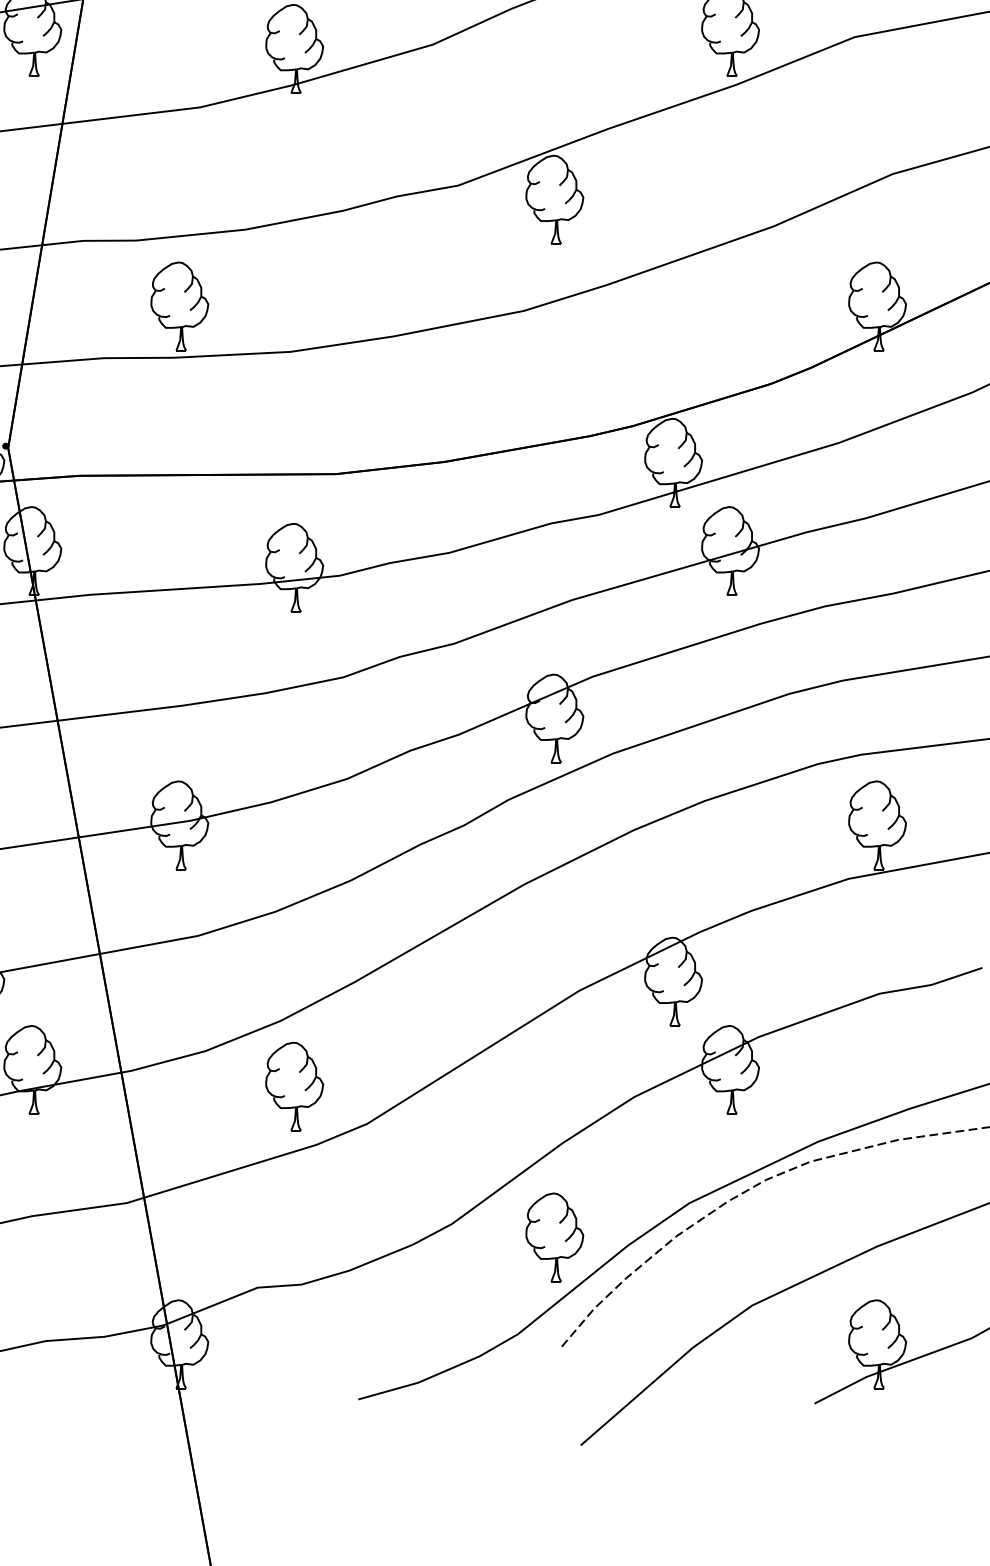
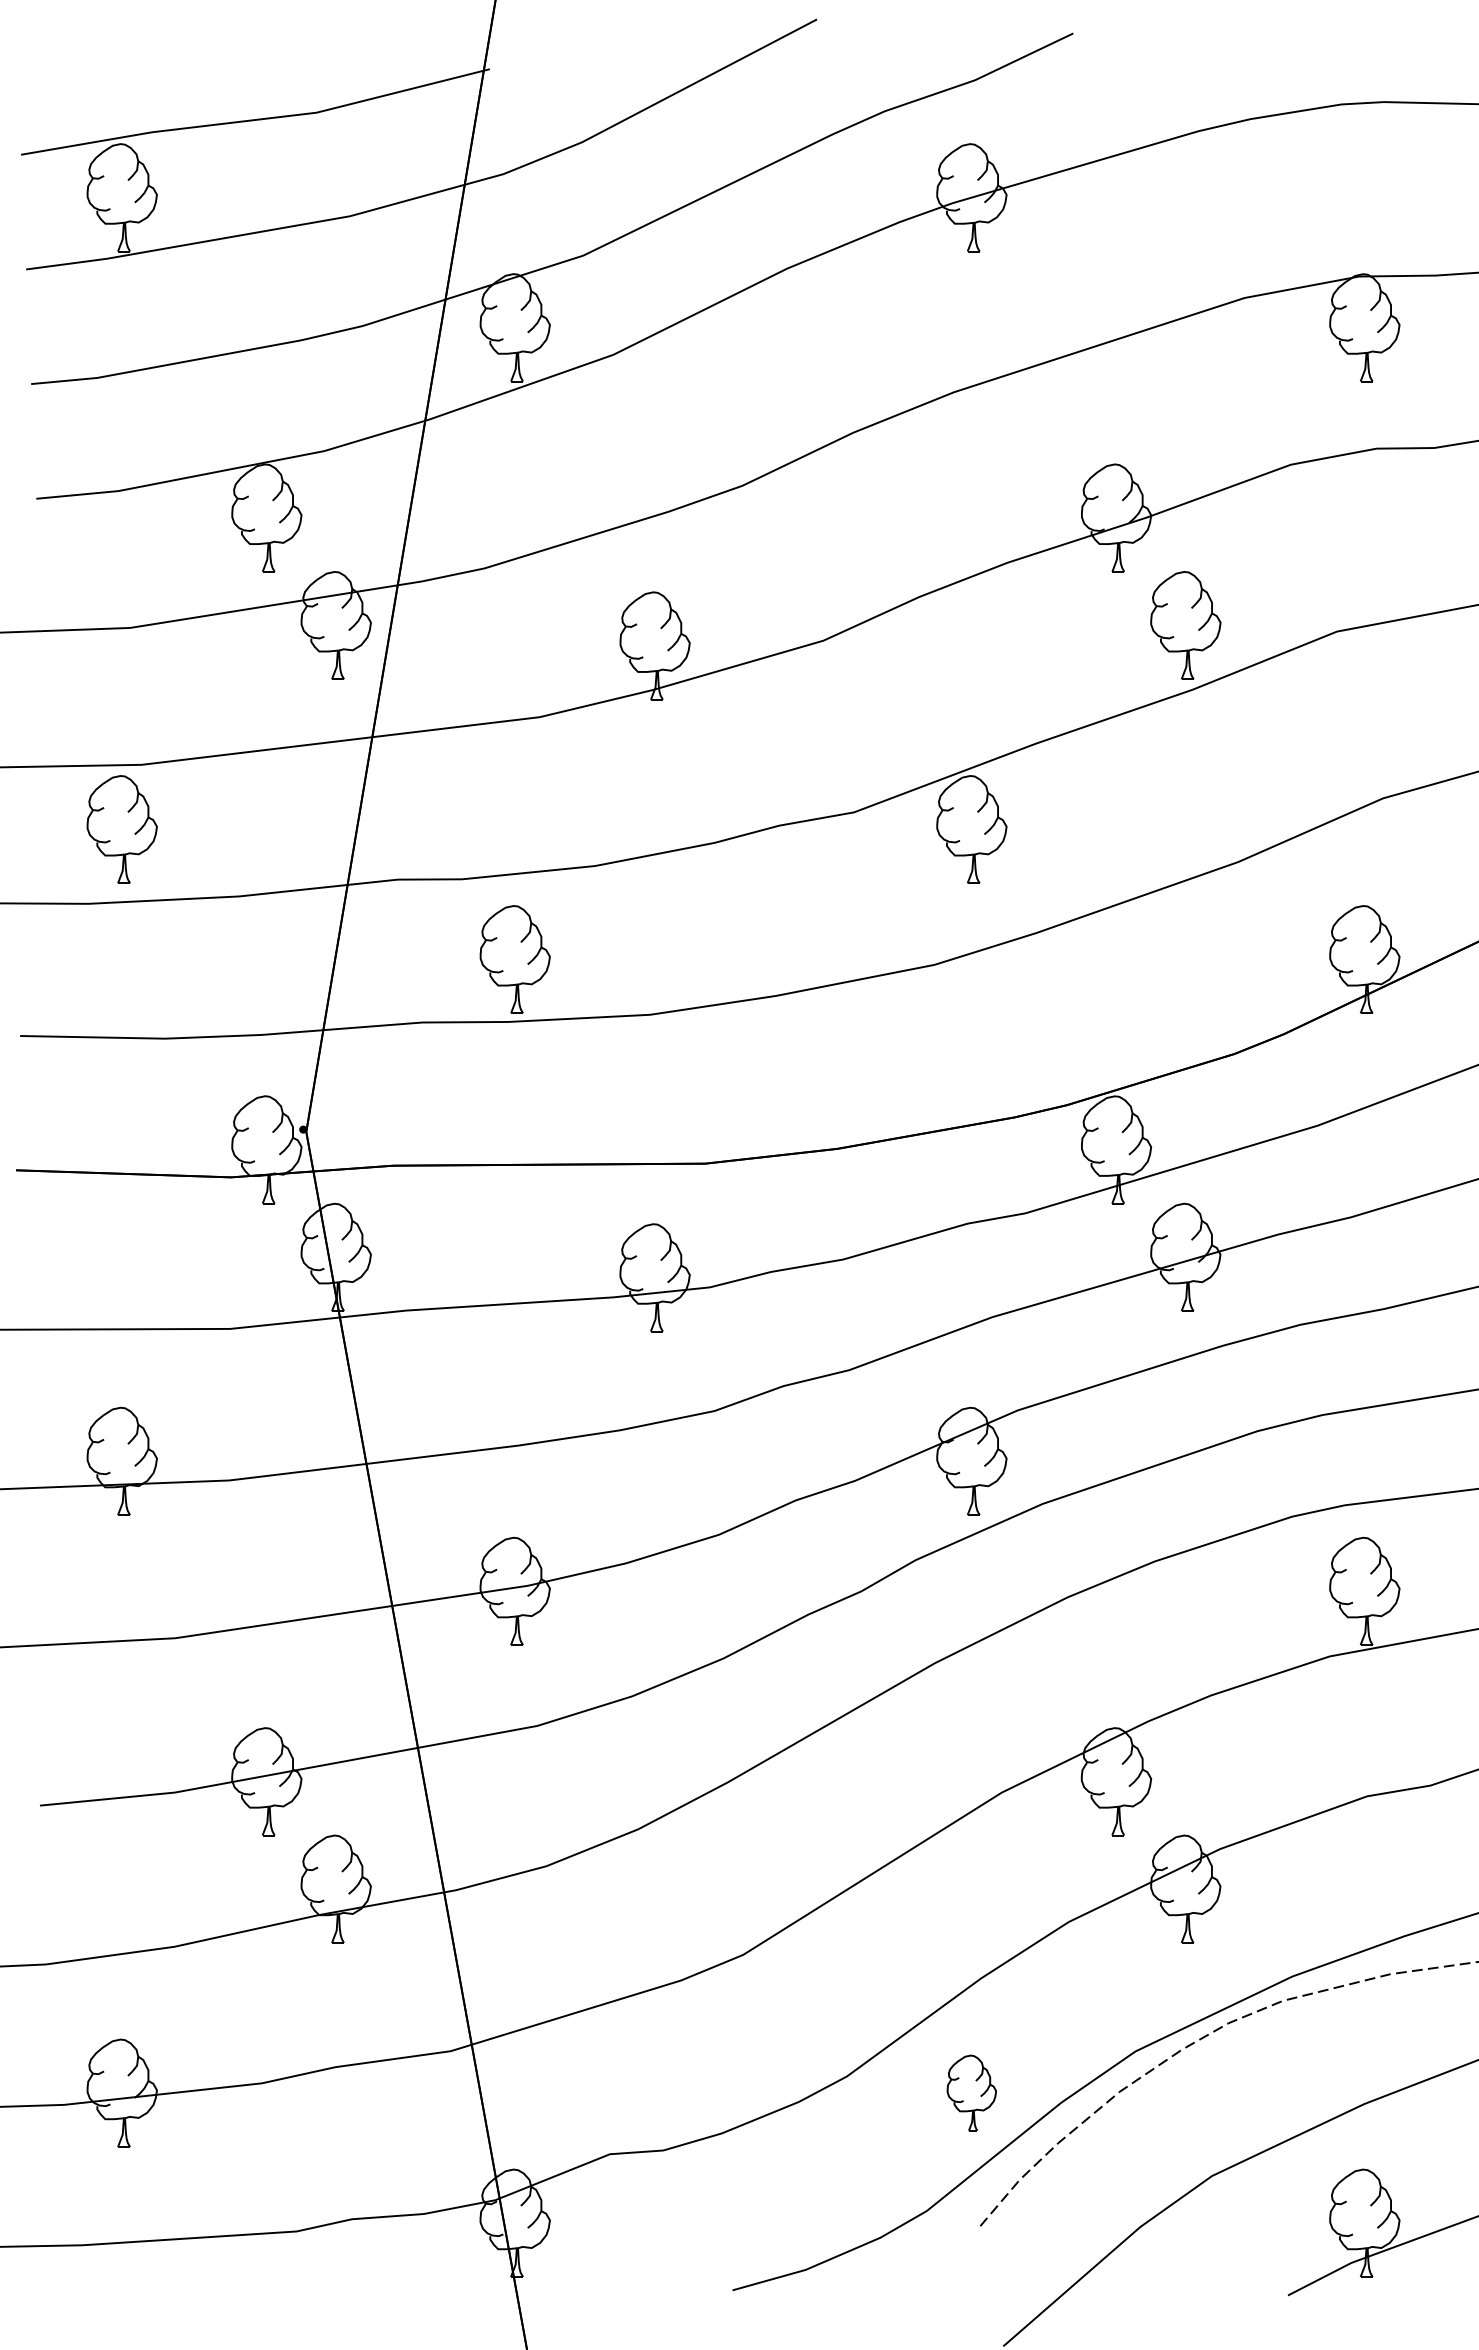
part: (294, 1086) -> (654, 1909), removed
part: (554, 1236) -> (971, 2092), size x0.7

